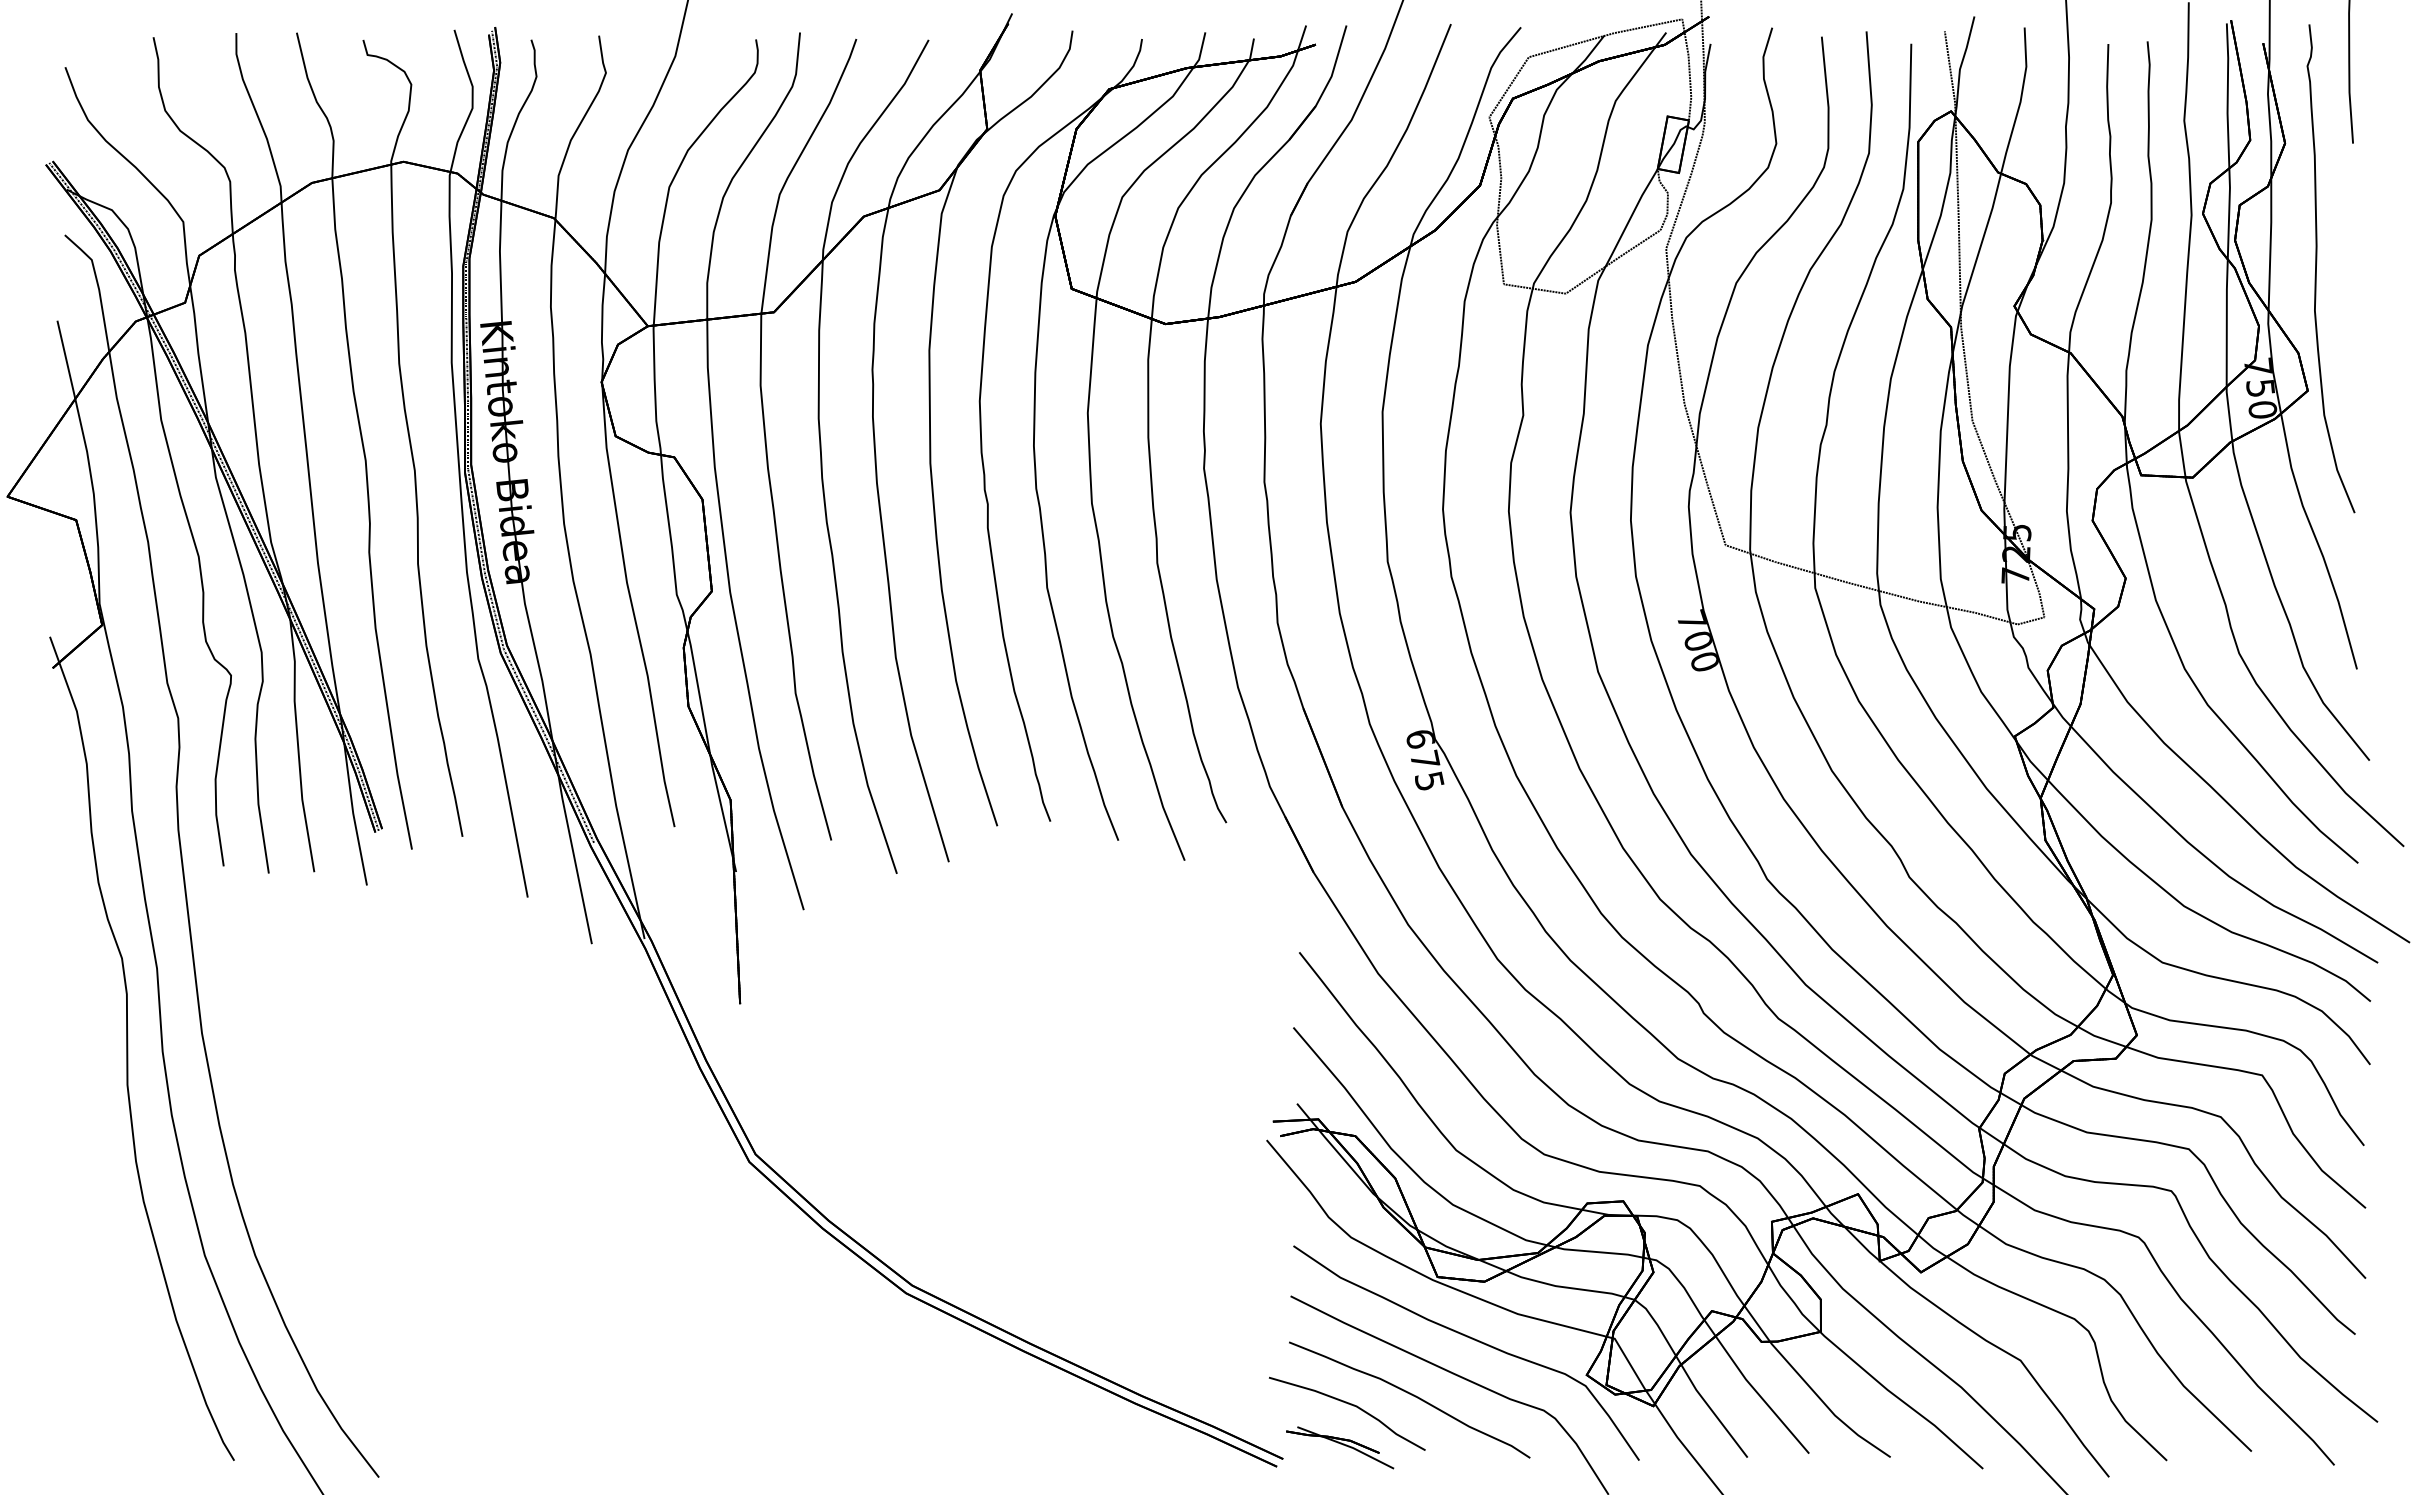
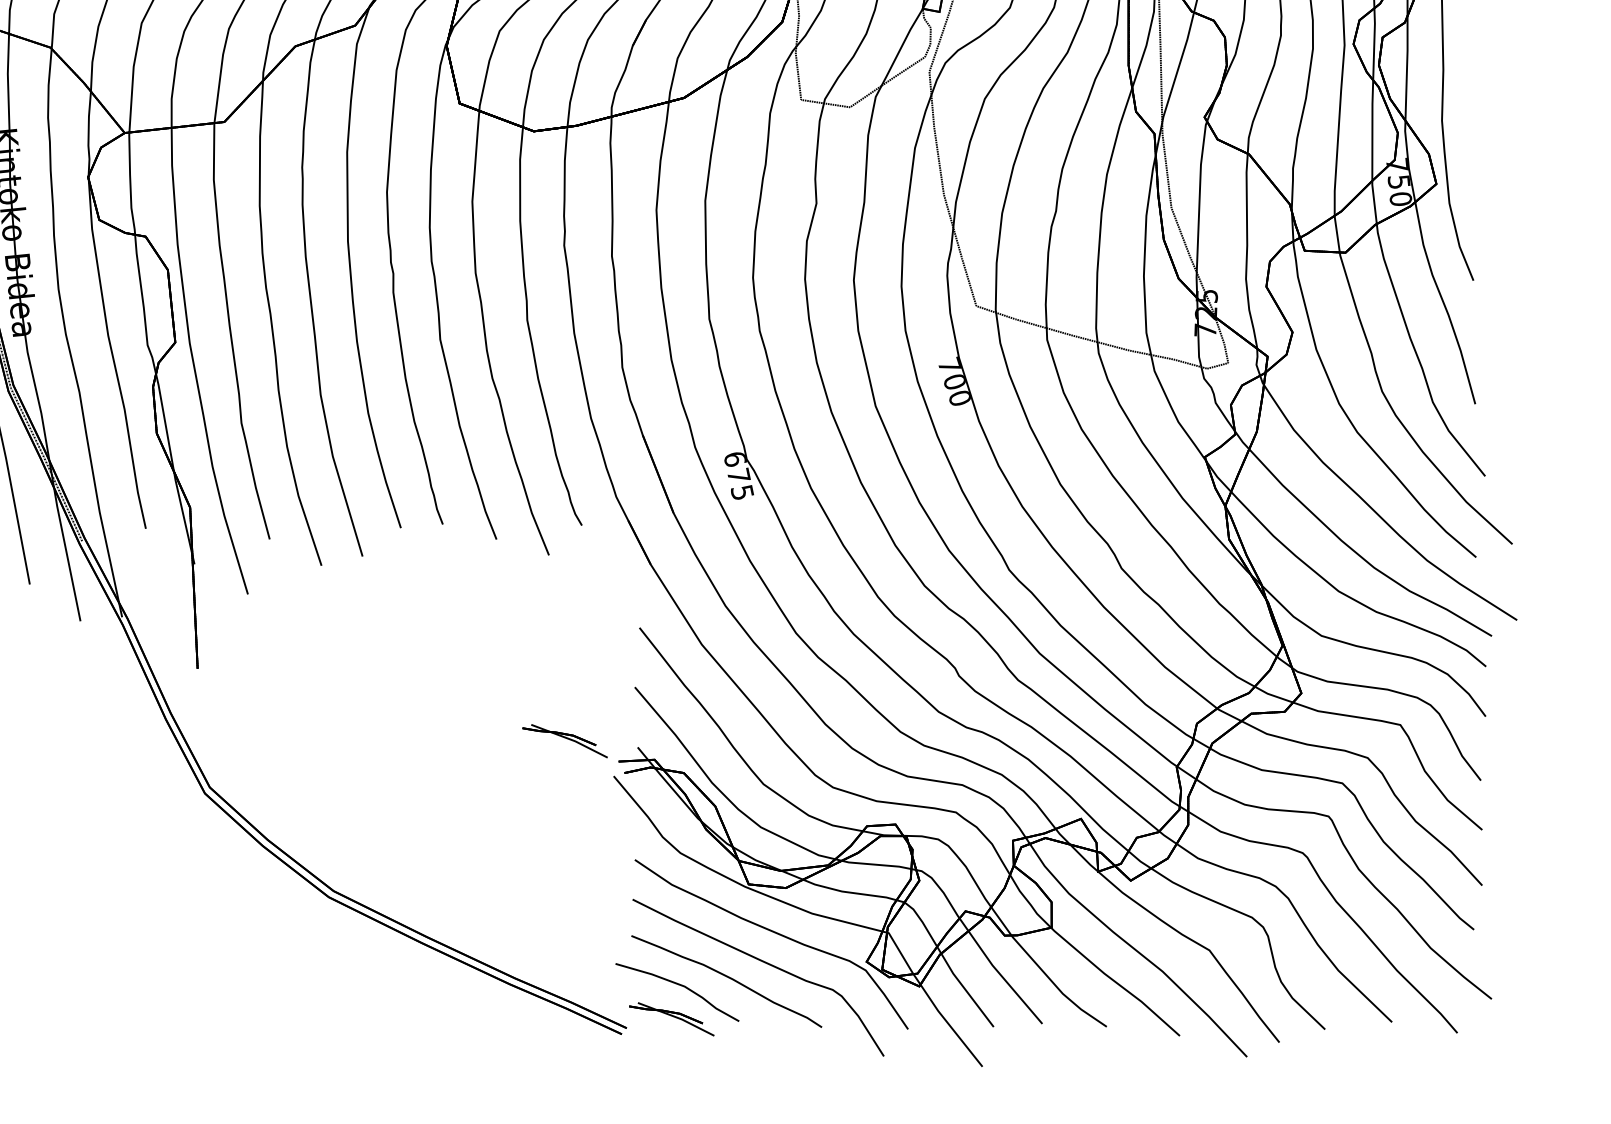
part: (1205, 1095) -> (565, 740), added

